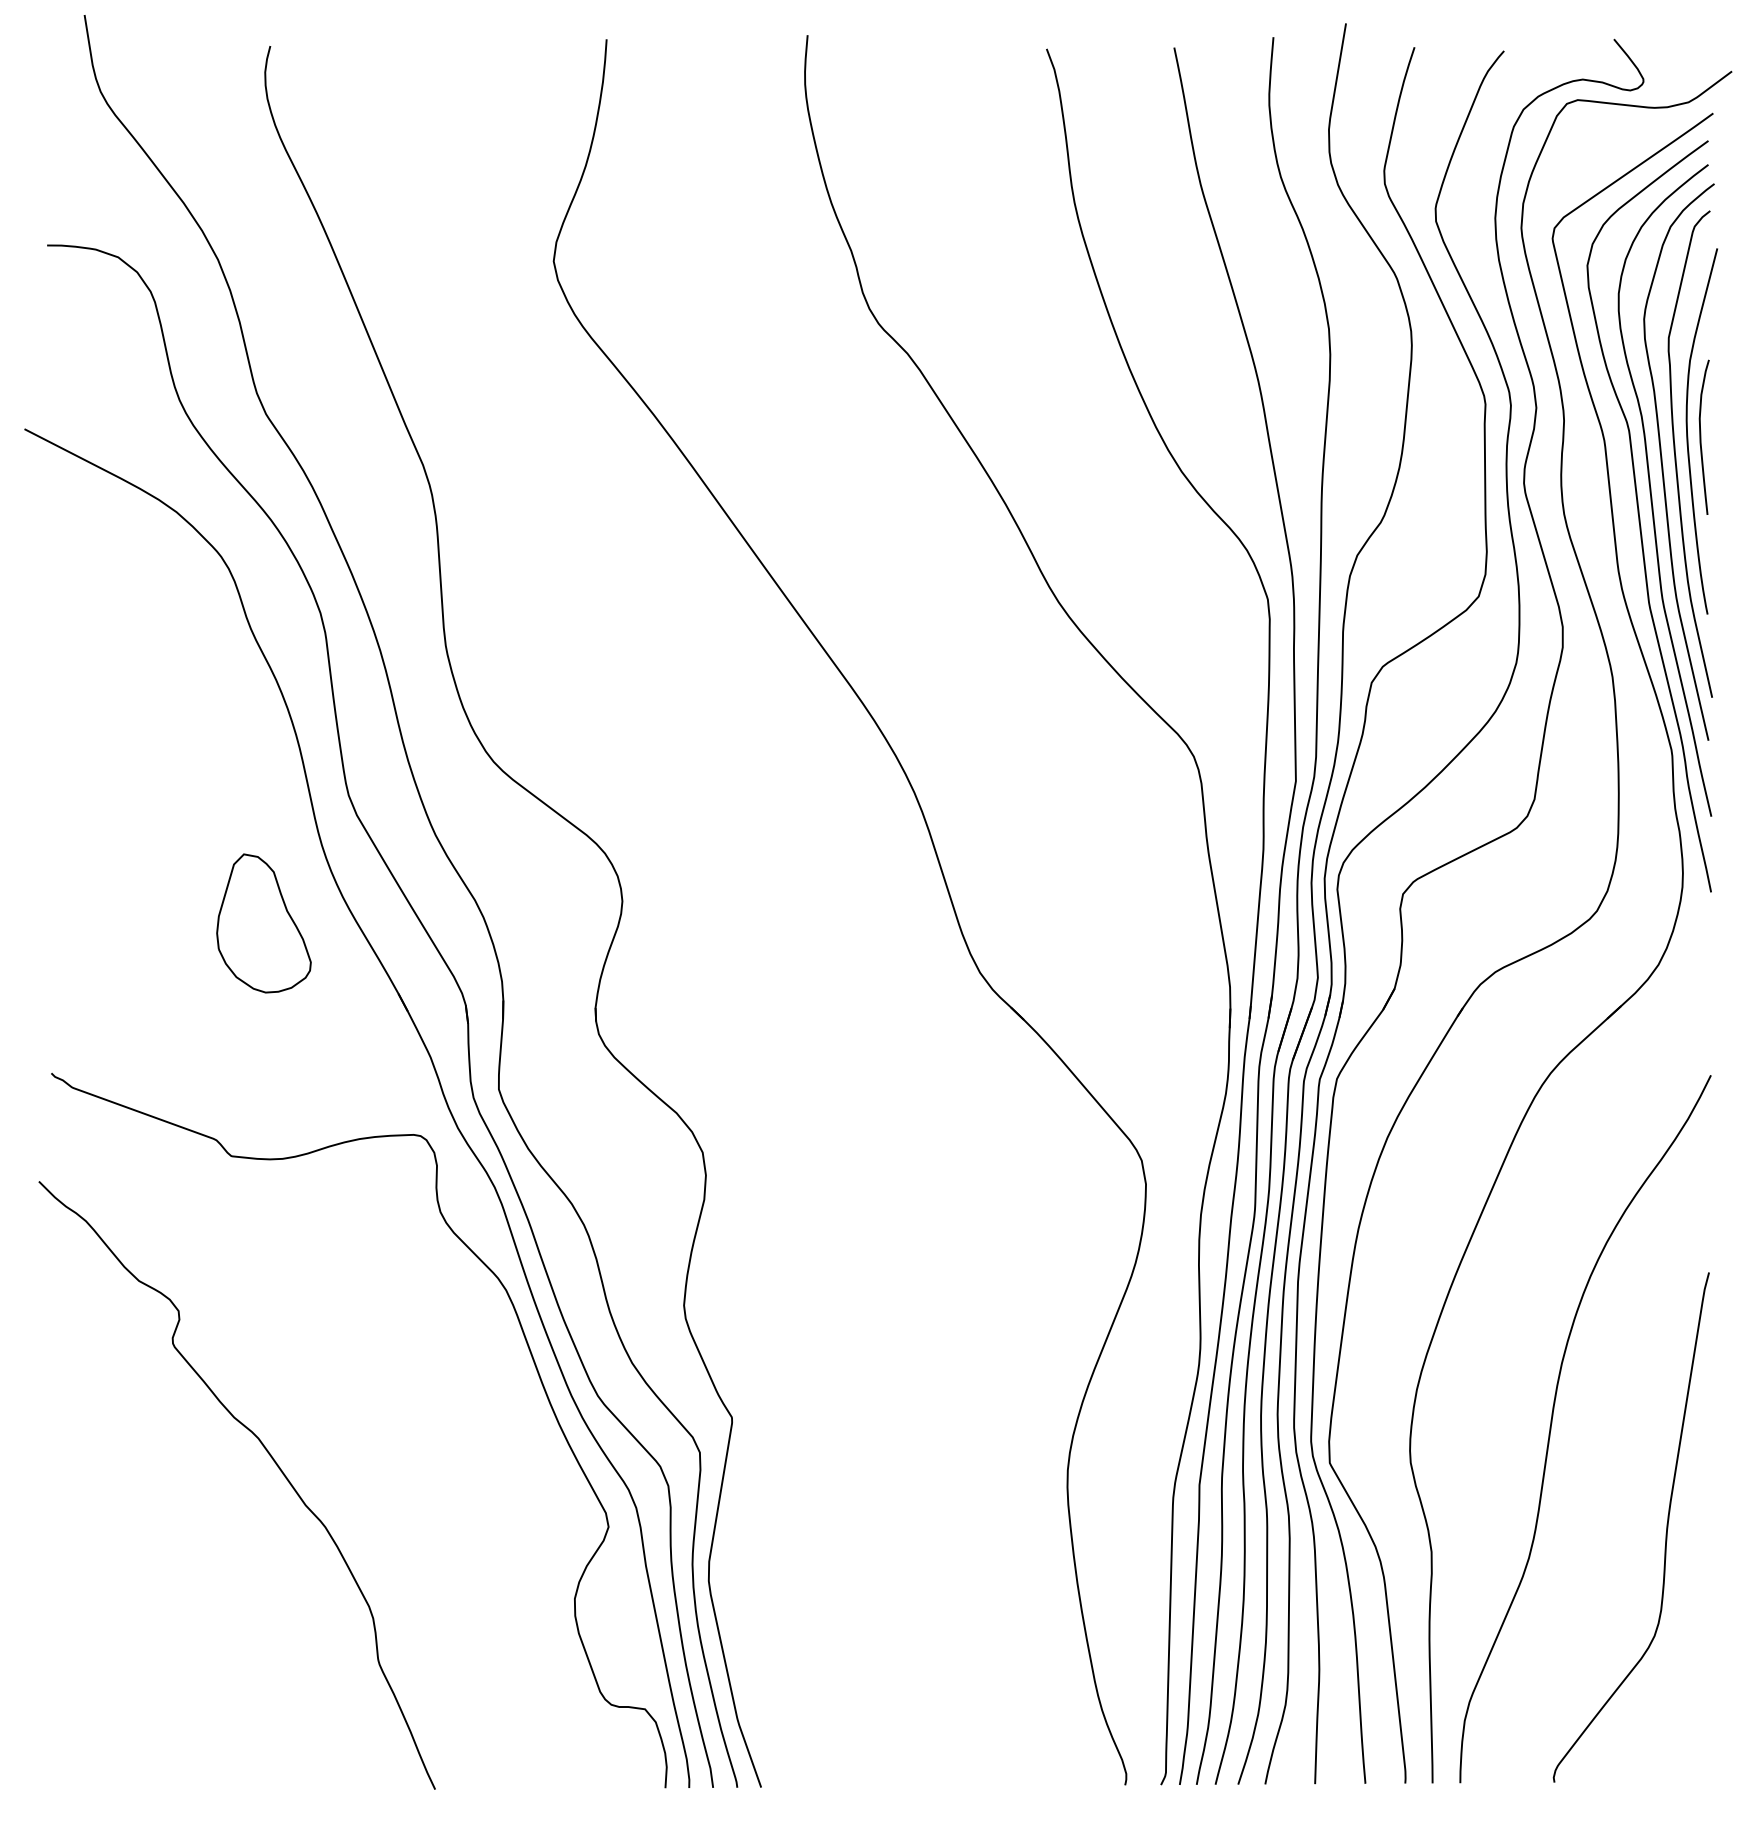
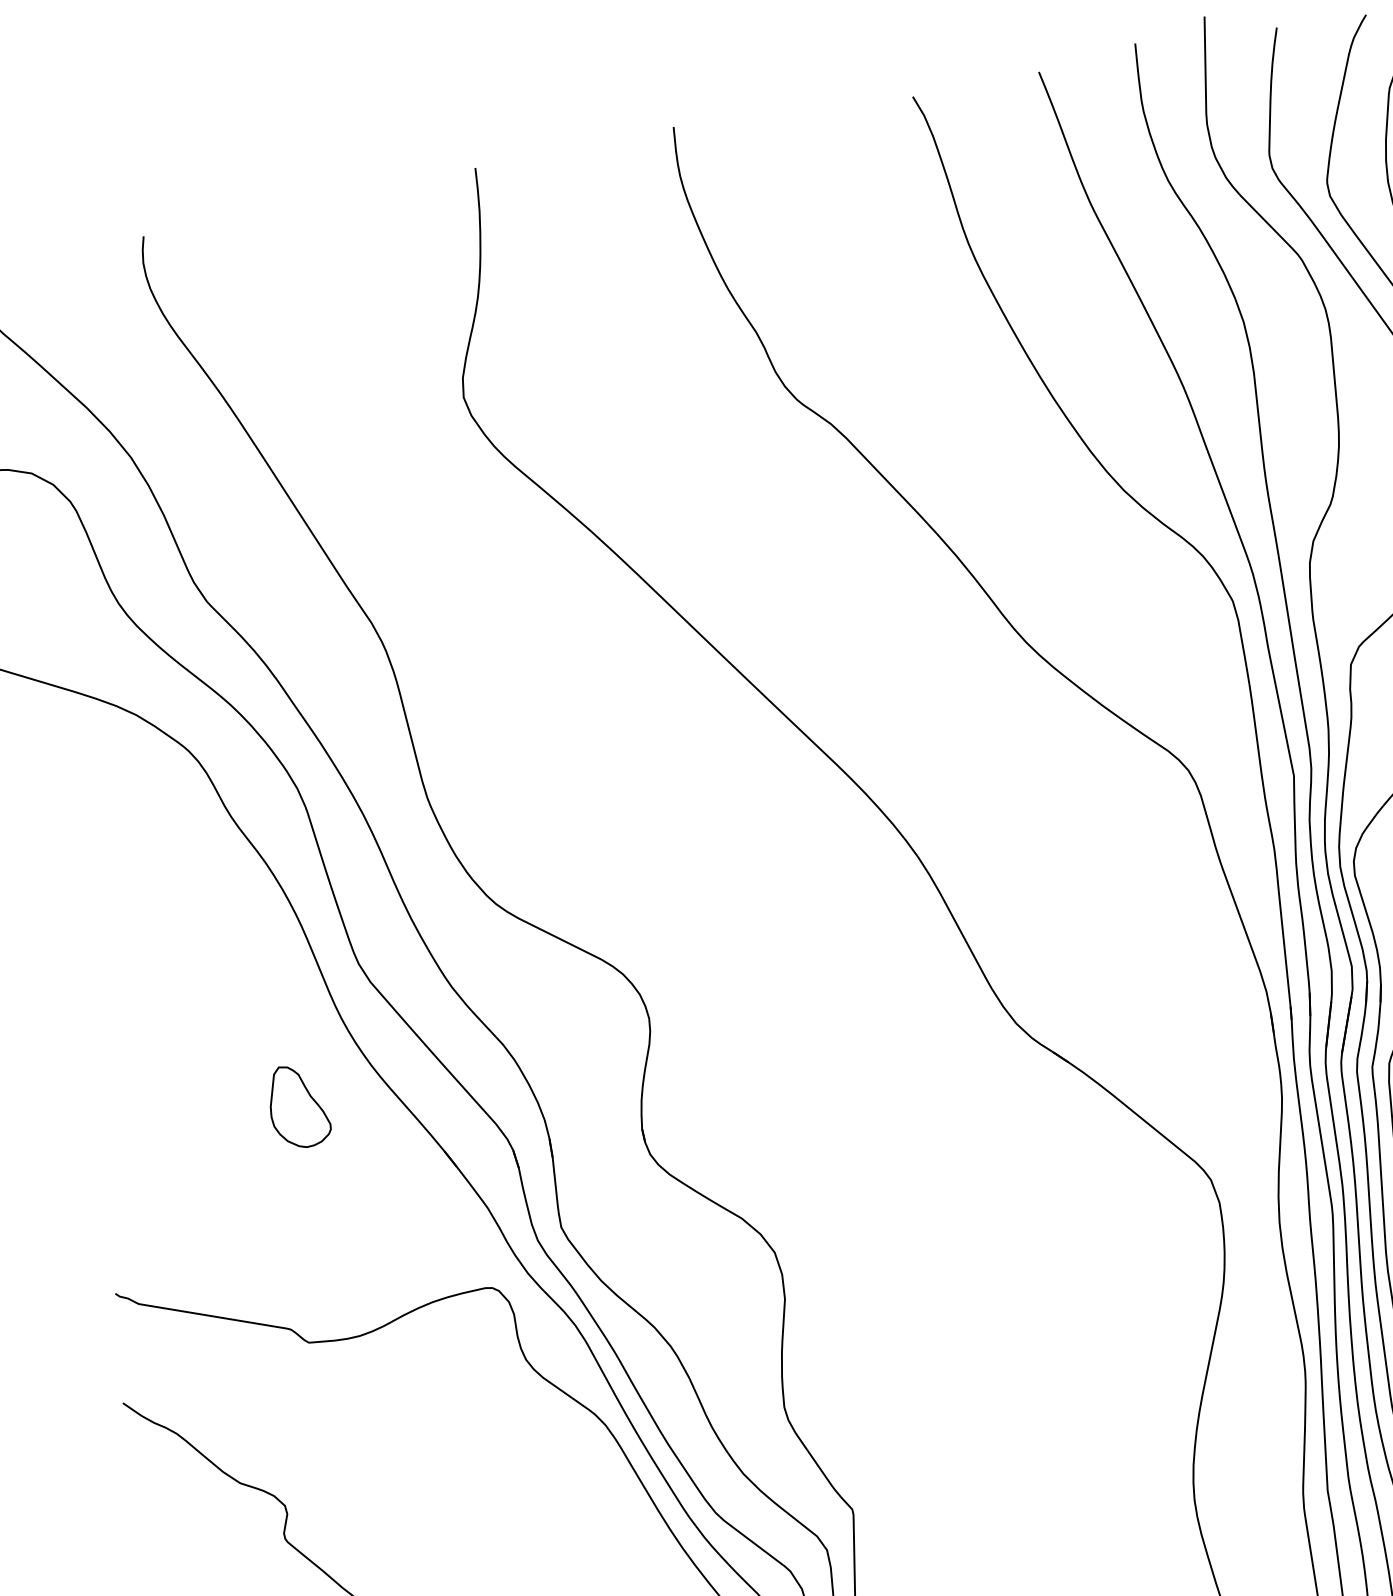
part: (263, 923) -> (297, 1106), size x0.6

